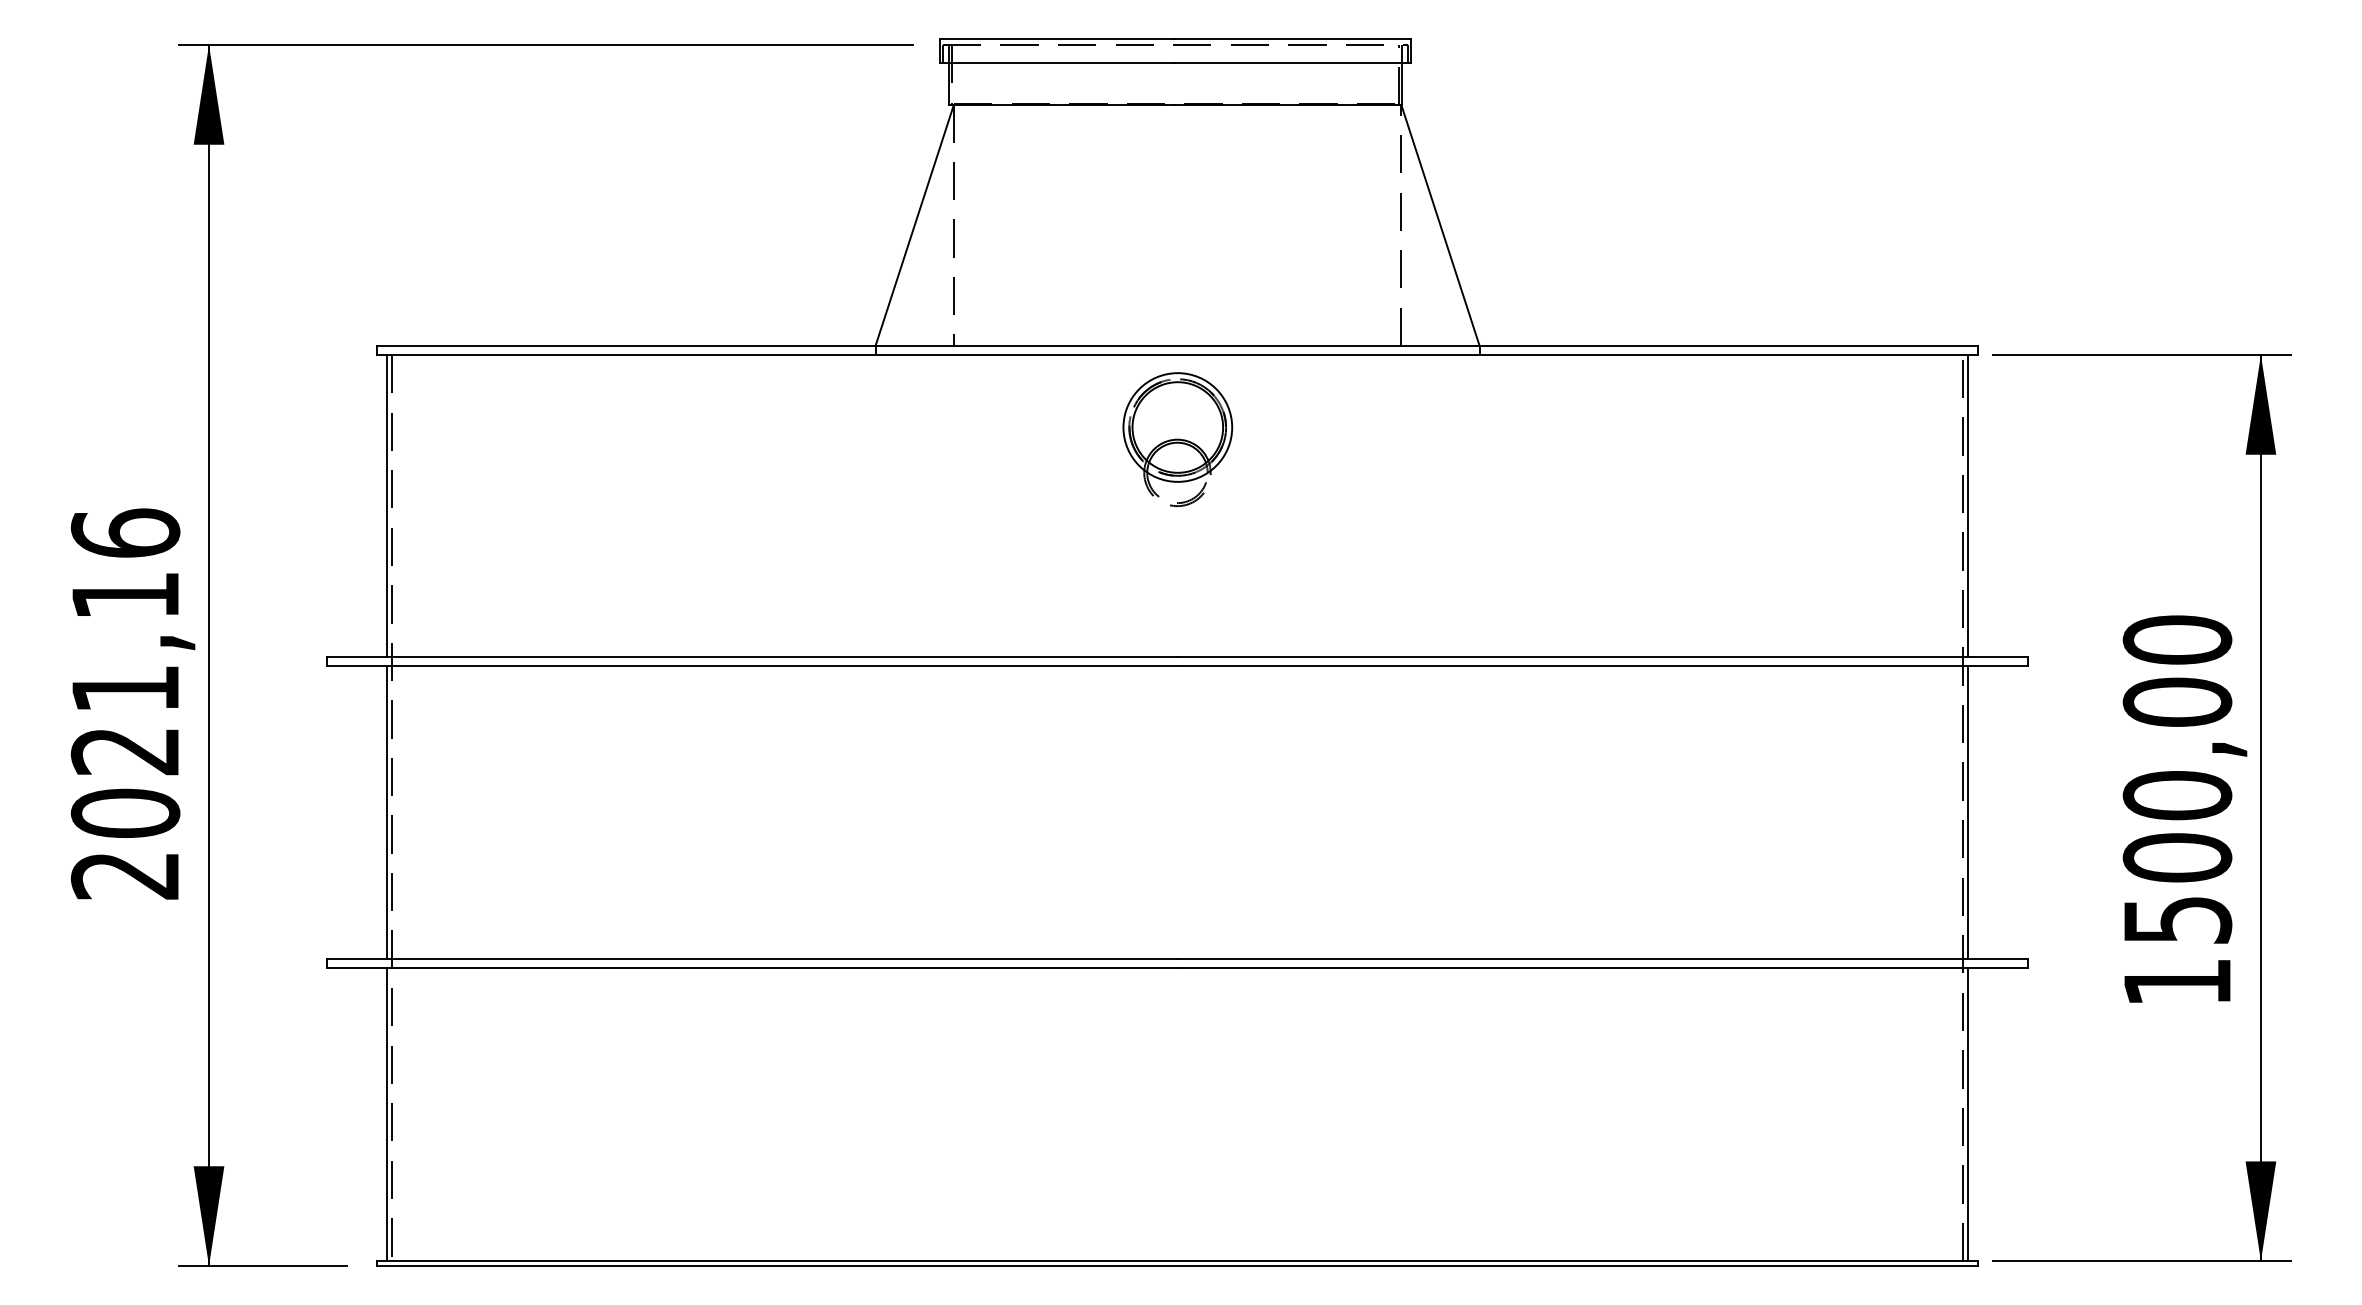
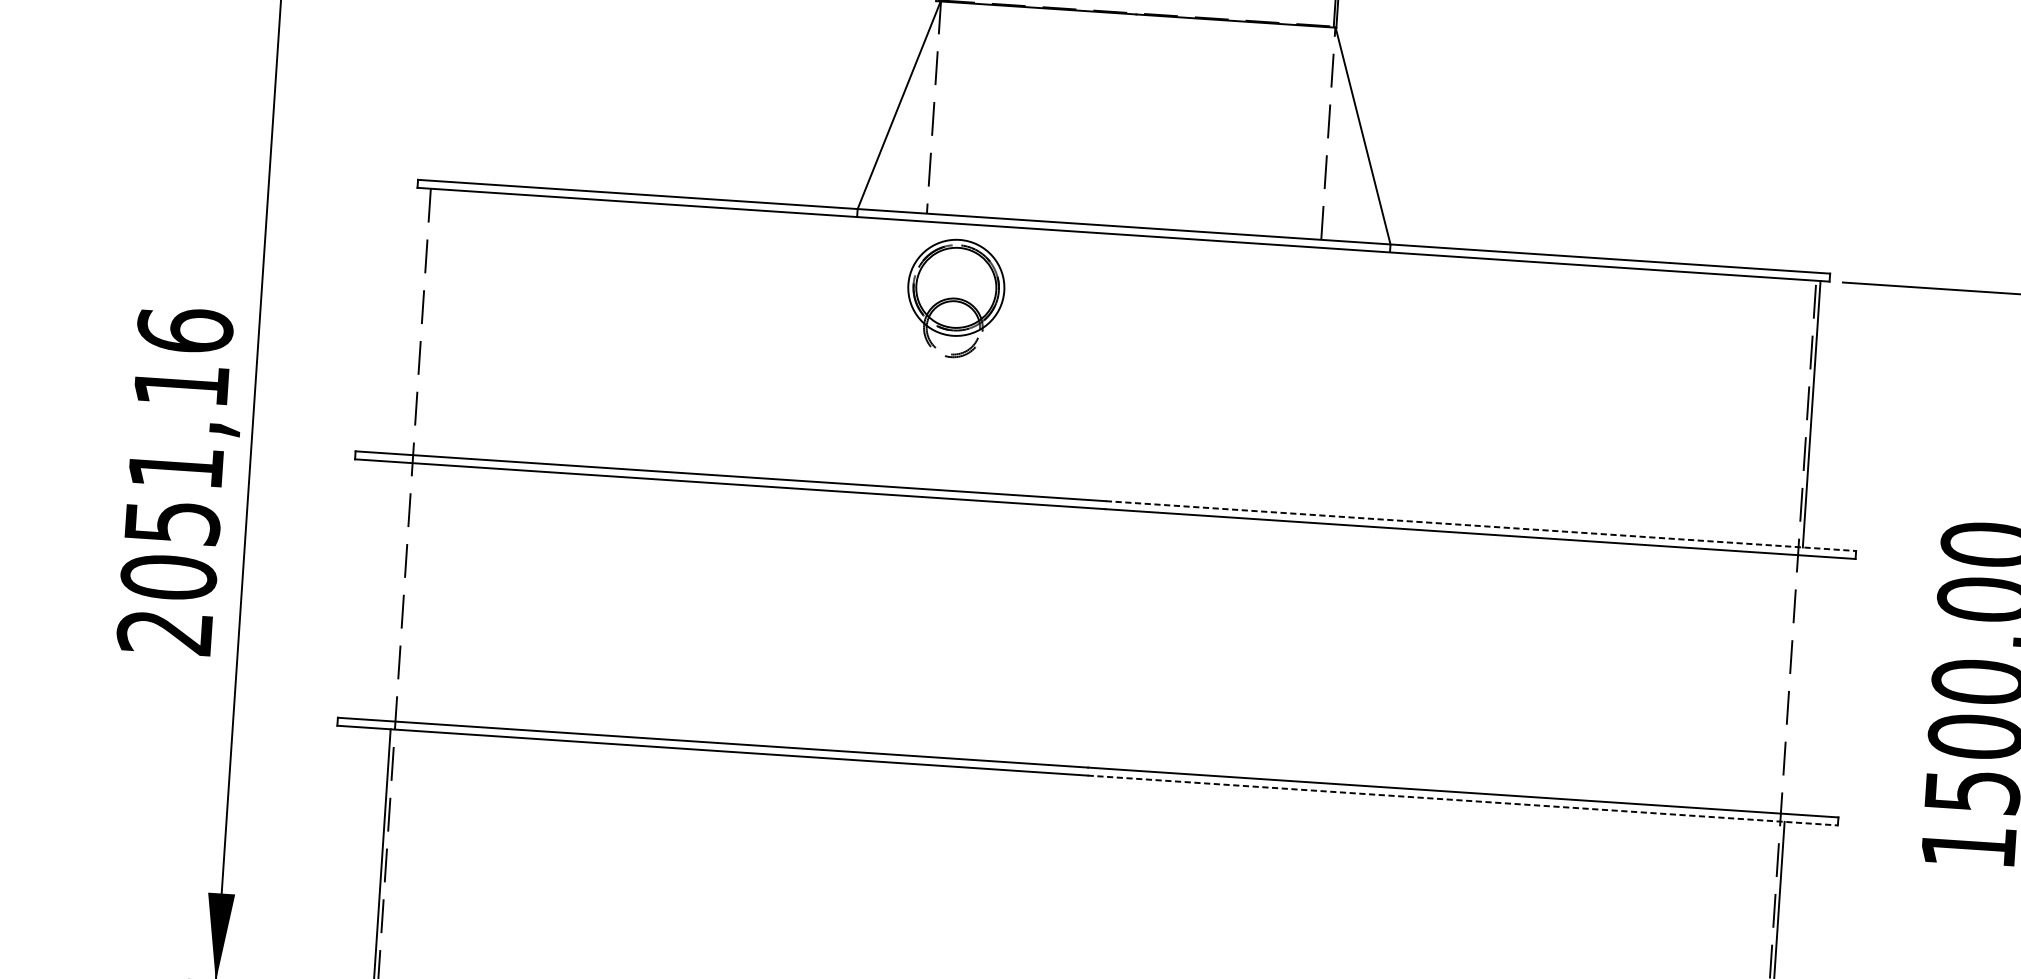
part: (1177, 439) -> (955, 298), moved
line: (387, 506) -> (417, 322), removed
line: (1603, 657) -> (1481, 526), solid -> dashed
text: (125, 751) -> (172, 522), 2021,16 -> 2051,16
line: (387, 812) -> (399, 591), removed
line: (1967, 812) -> (1793, 684), removed
line: (1603, 968) -> (1463, 800), solid -> dashed

